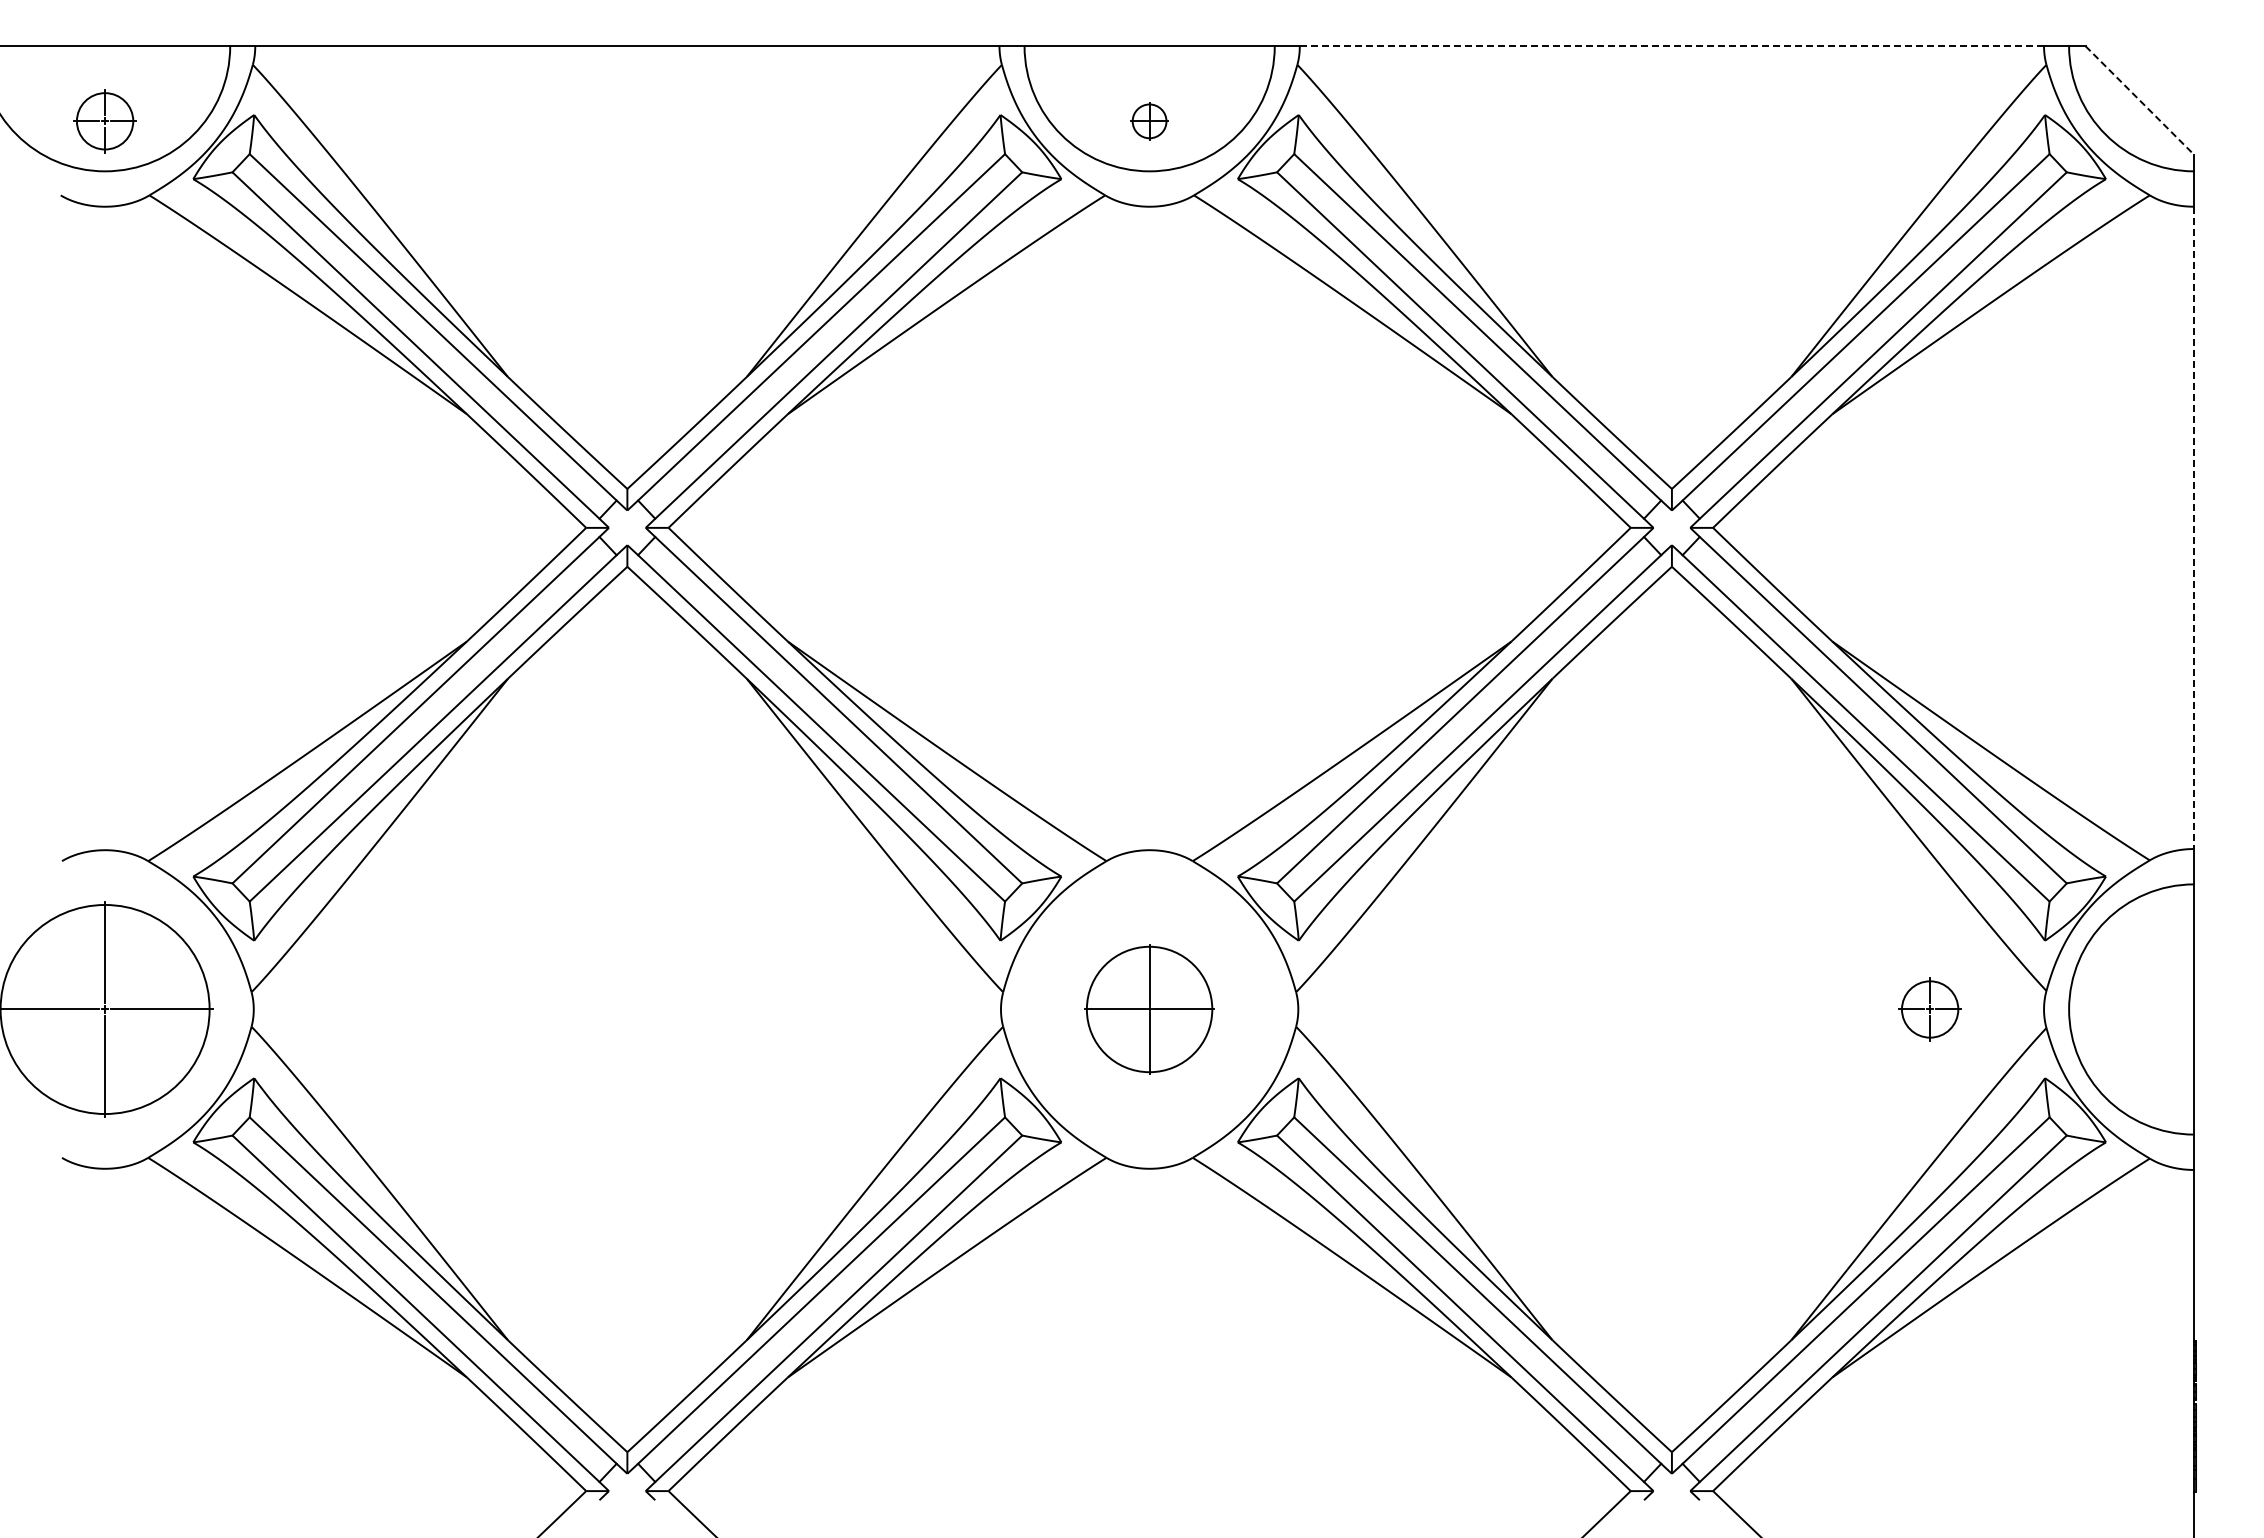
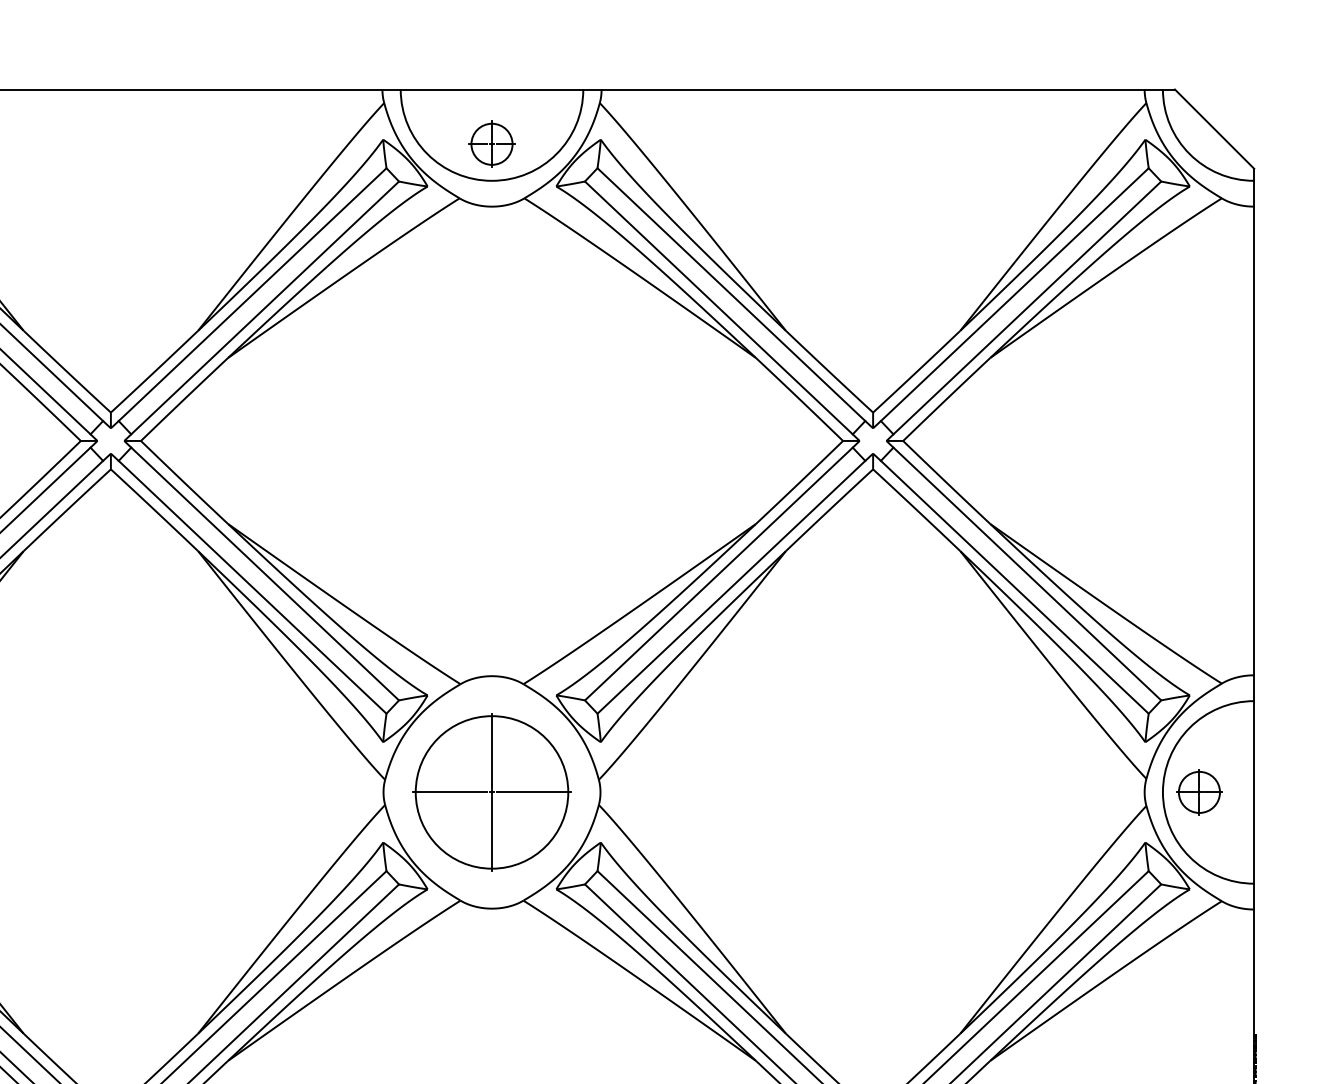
line: (1671, 46) -> (872, 89), dashed -> solid
line: (2139, 100) -> (1214, 129), dashed -> solid
part: (1149, 121) -> (491, 144), size x1.67
line: (2194, 528) -> (1254, 441), dashed -> solid
part: (1149, 1009) -> (491, 792), size x1.67
part: (1929, 1009) -> (1198, 792), moved

